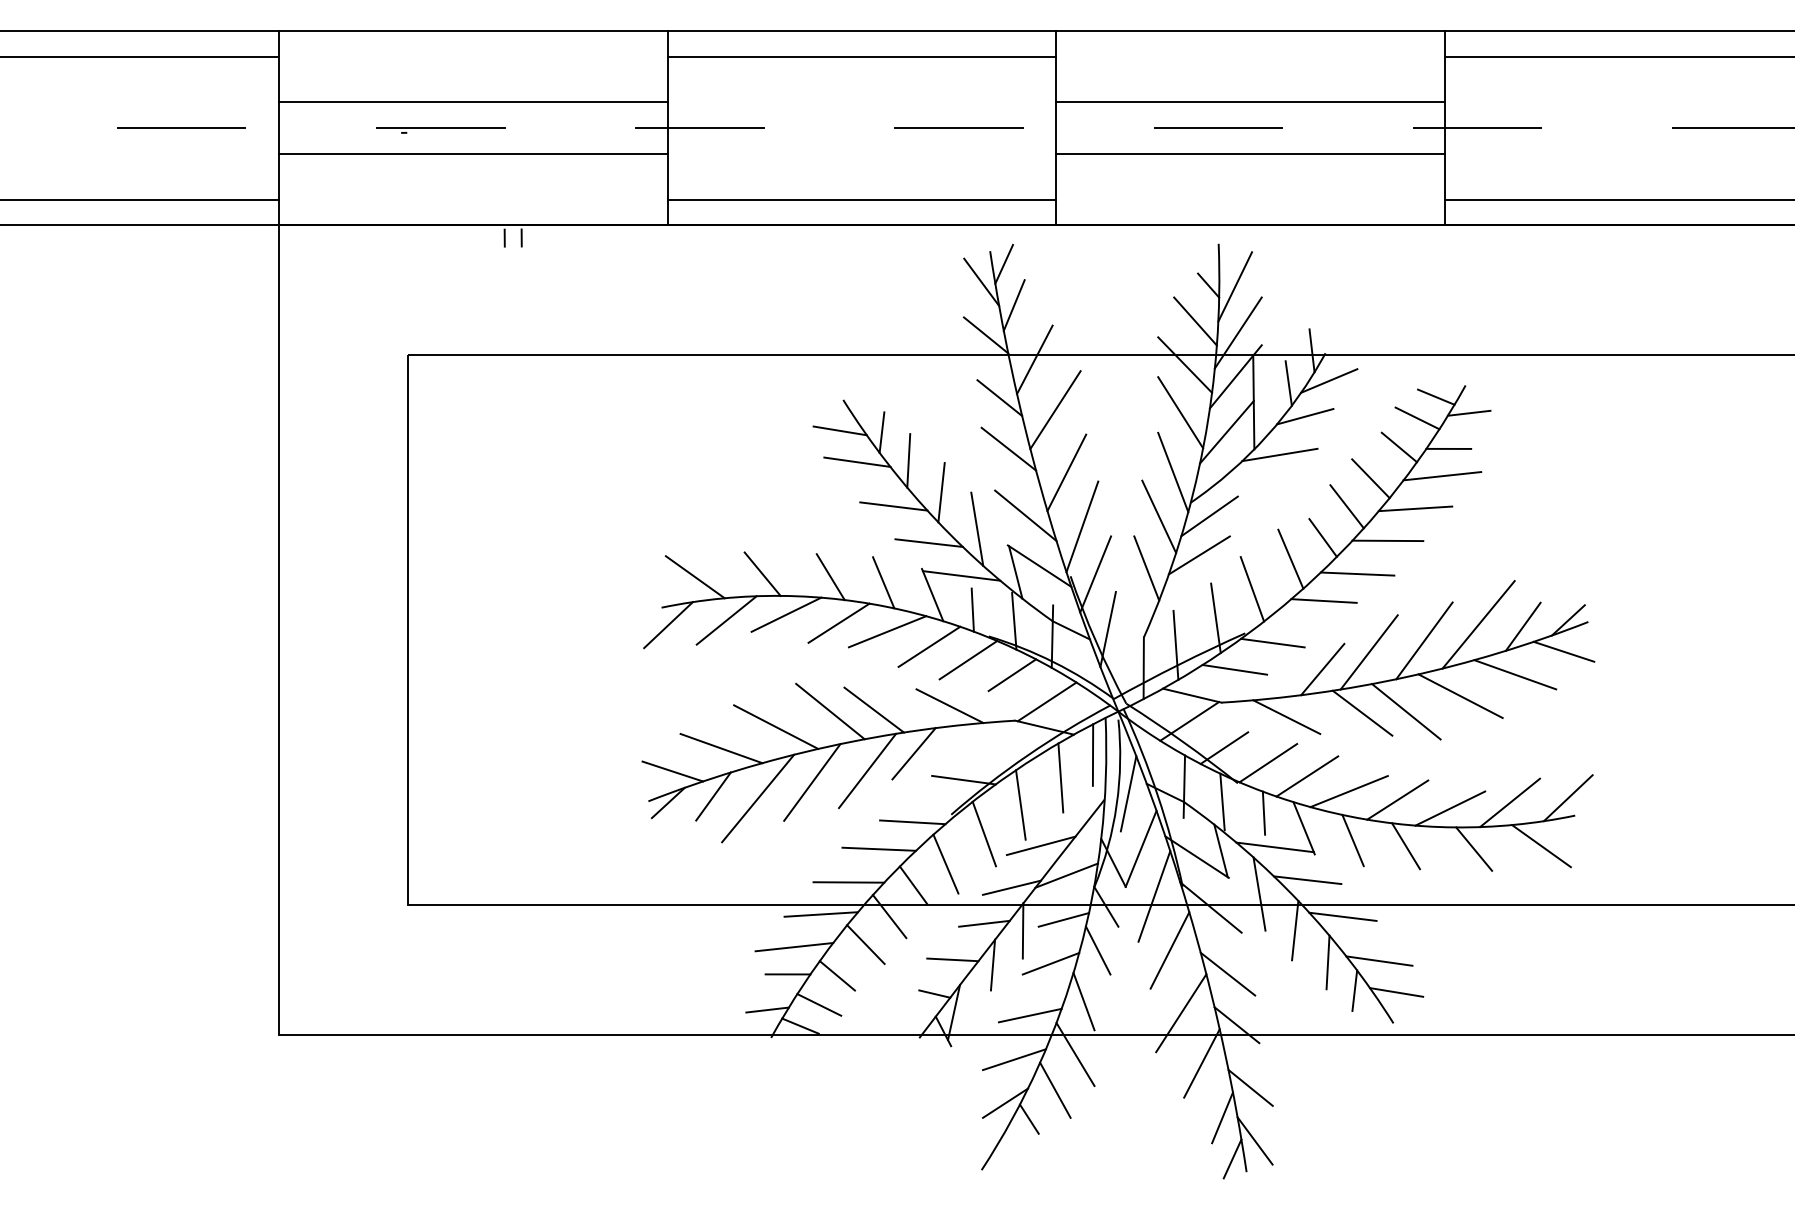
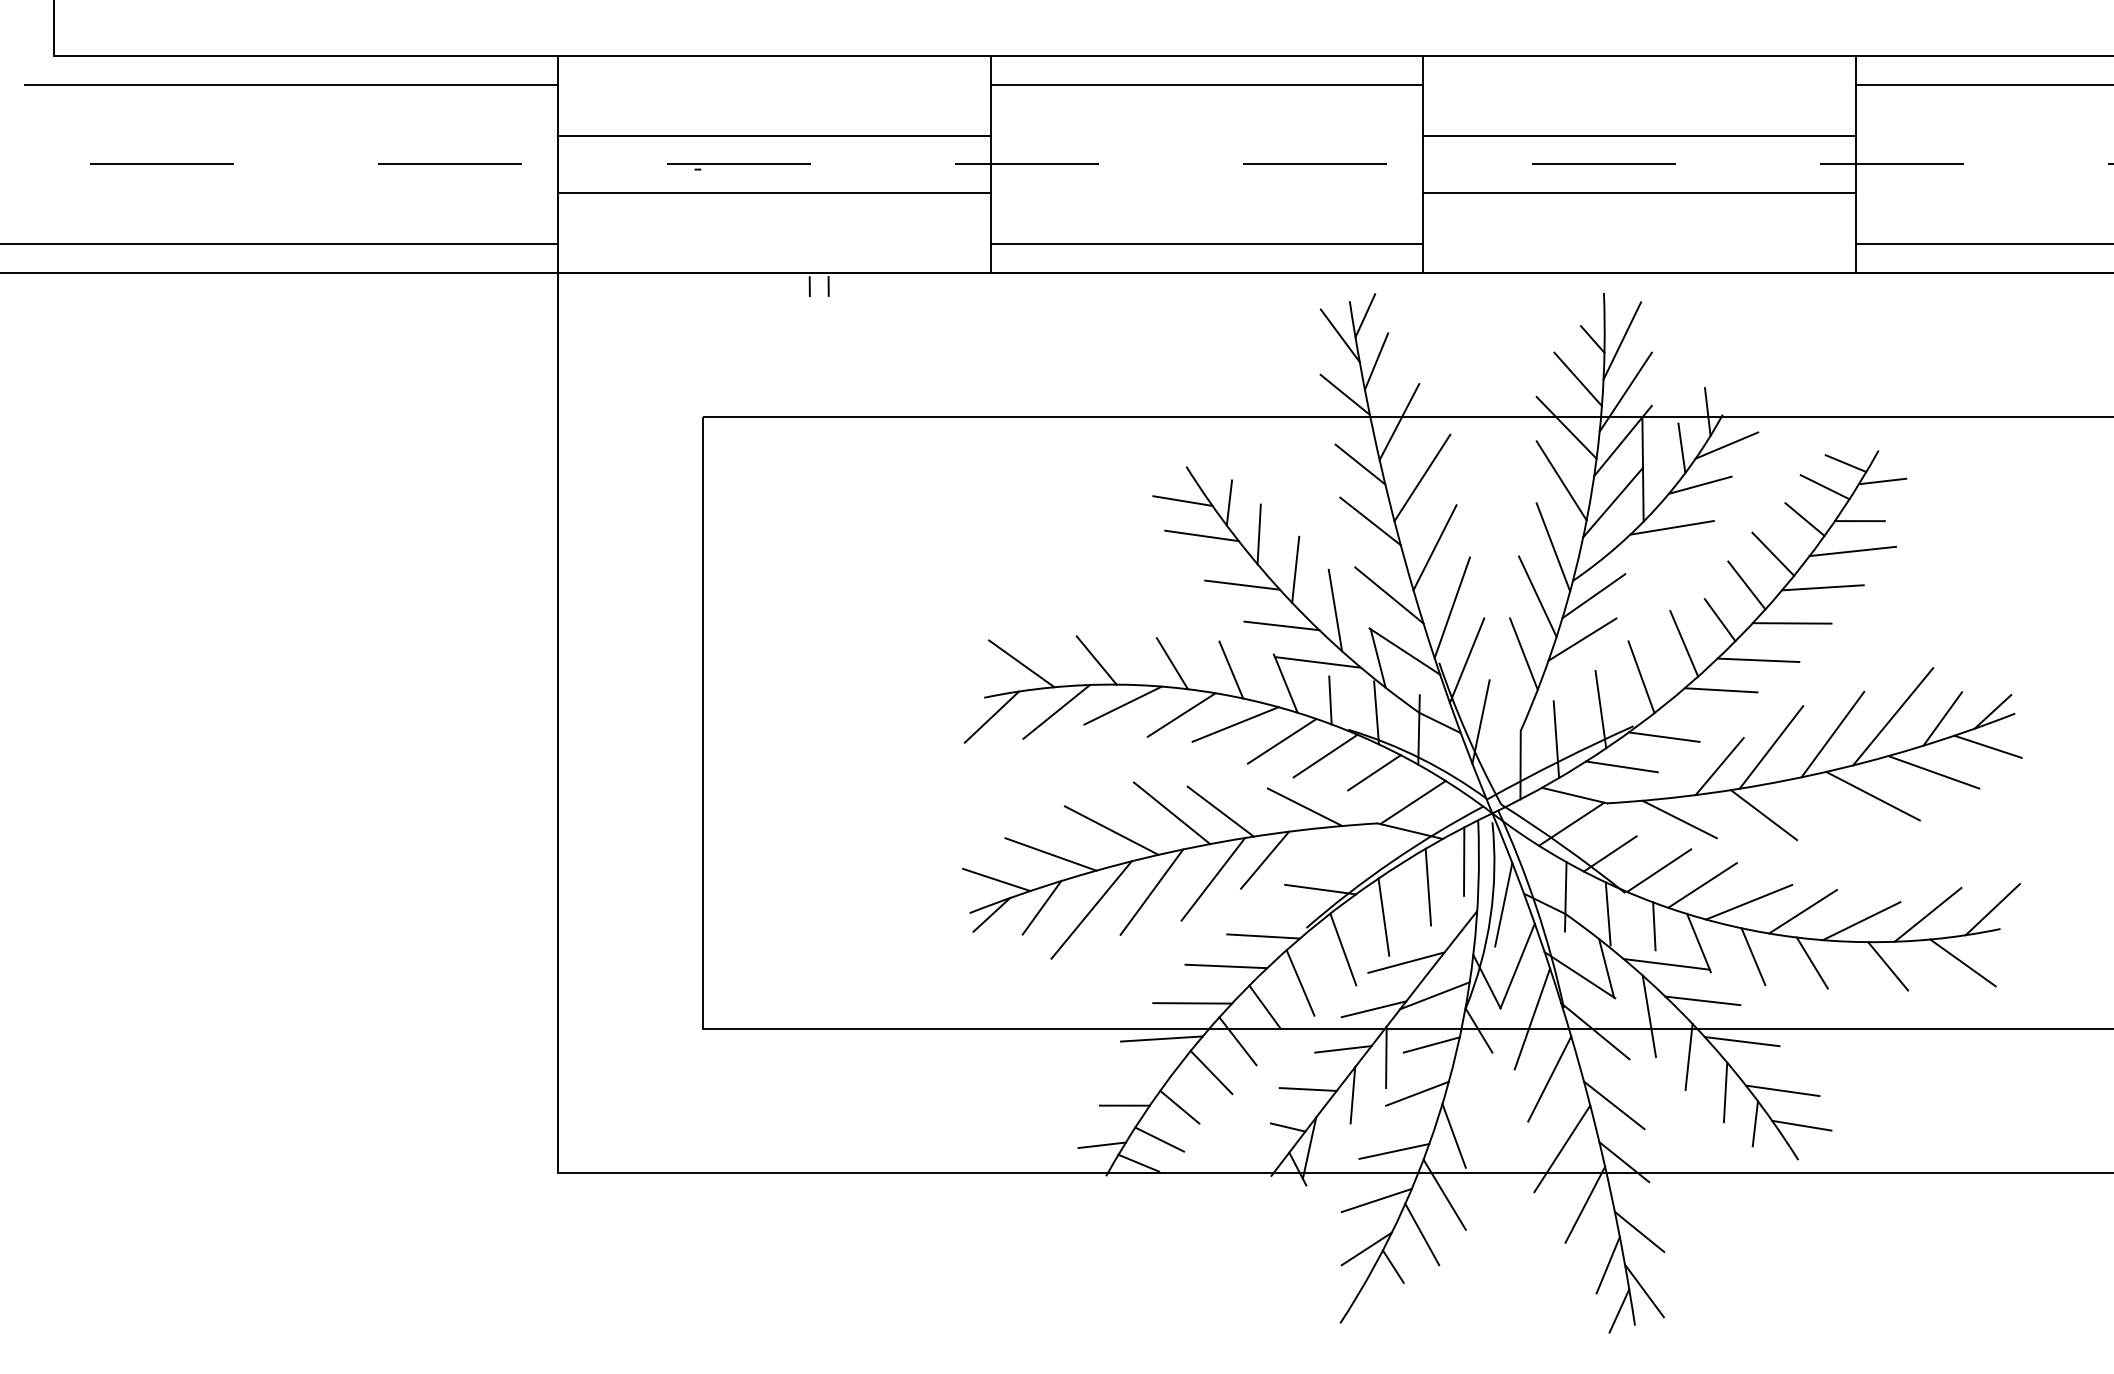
line: (1406, 711) -> (1812, 813), removed
line: (793, 946) -> (1131, 1074), removed
line: (1097, 949) -> (1469, 1078), removed

